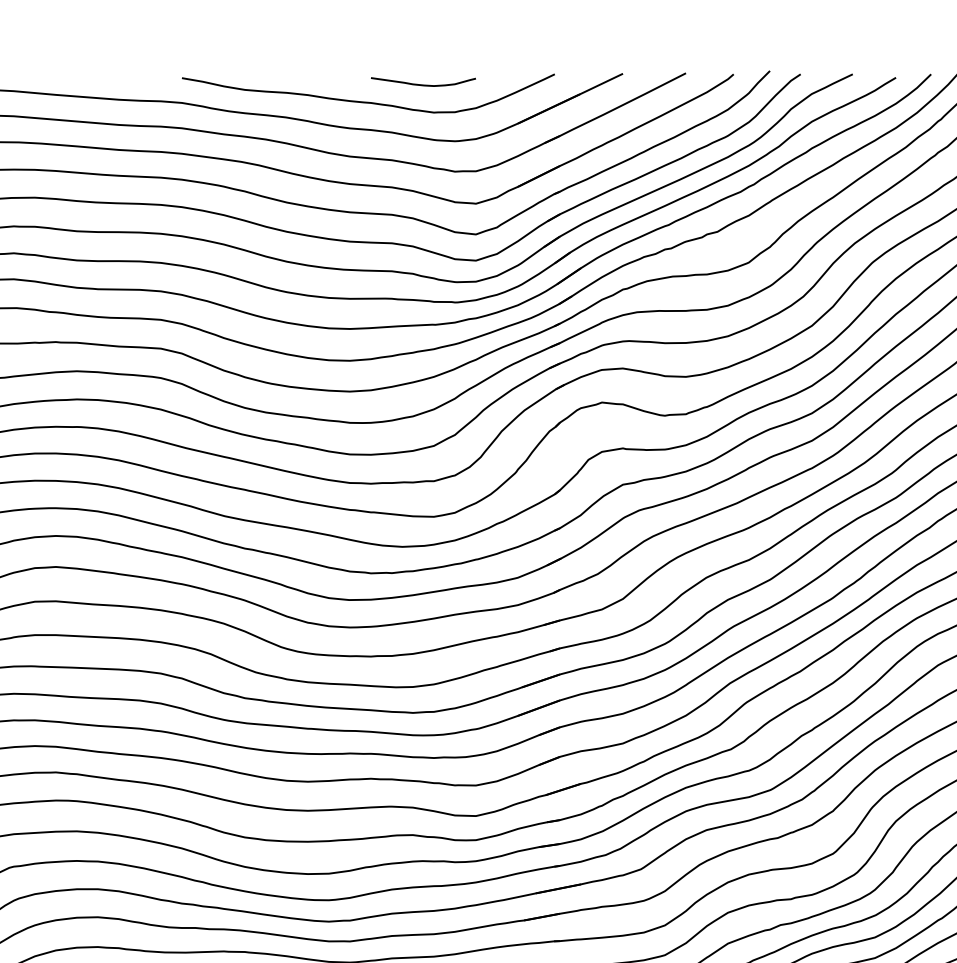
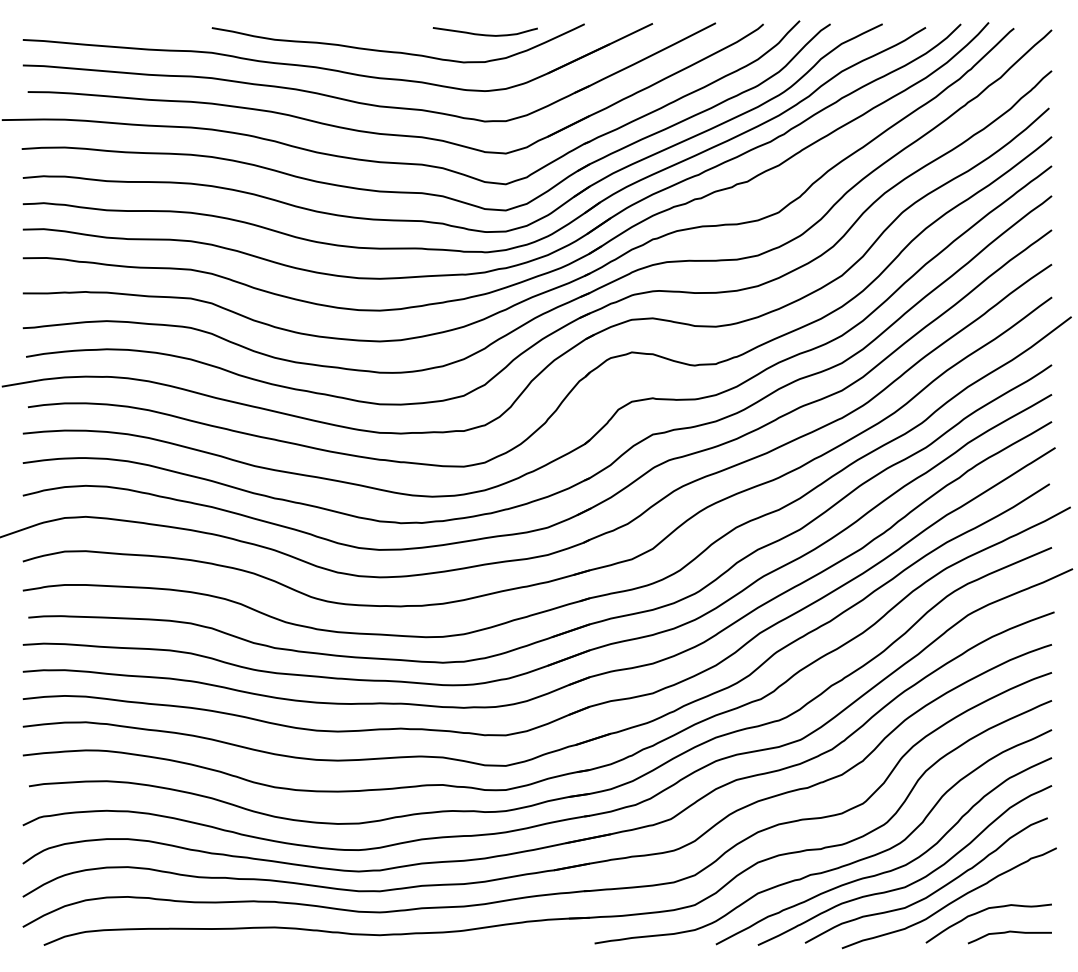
curve: (422, 84) -> (484, 34), moved

